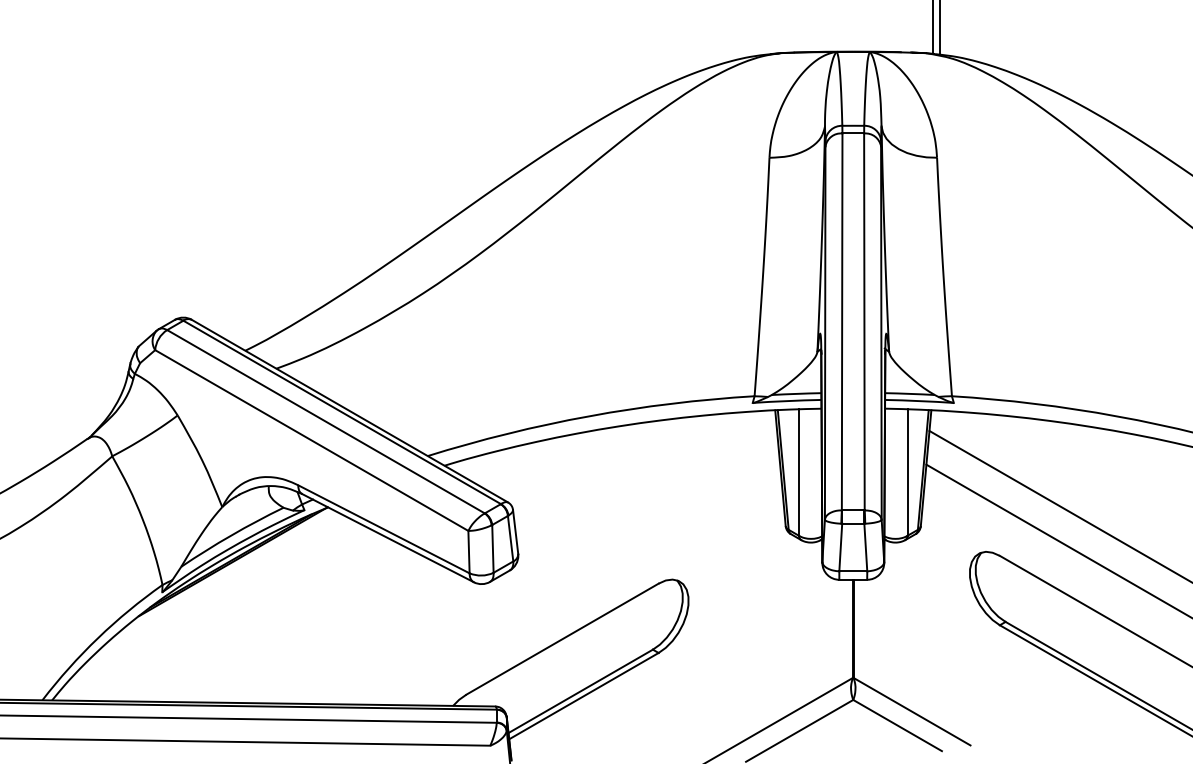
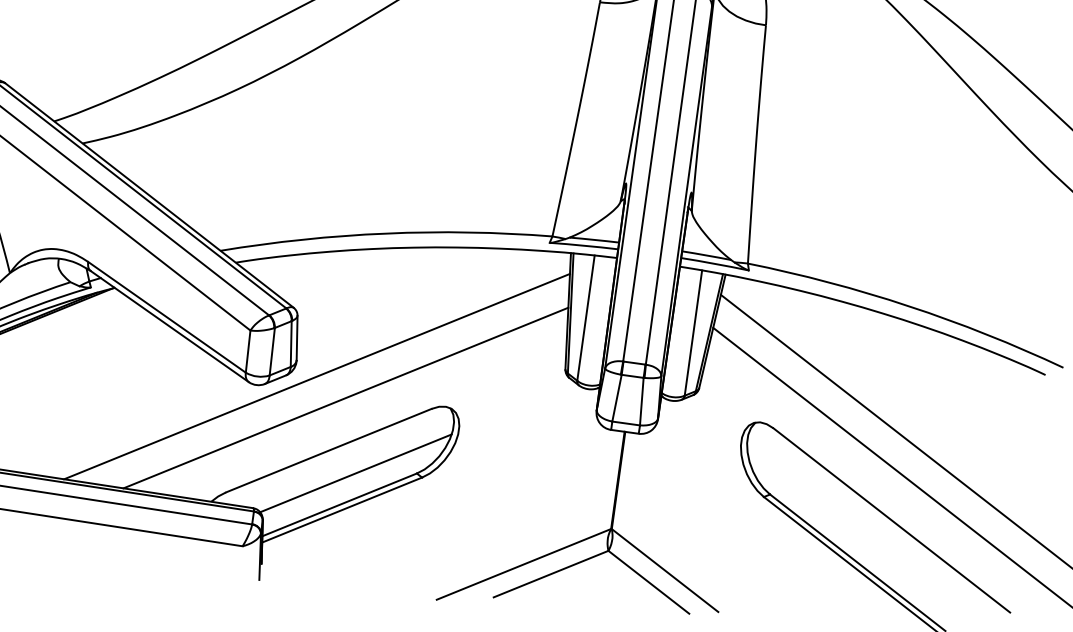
line: (540, 566) -> (316, 375), added
line: (572, 584) -> (346, 397), added
line: (592, 657) -> (355, 472), added

